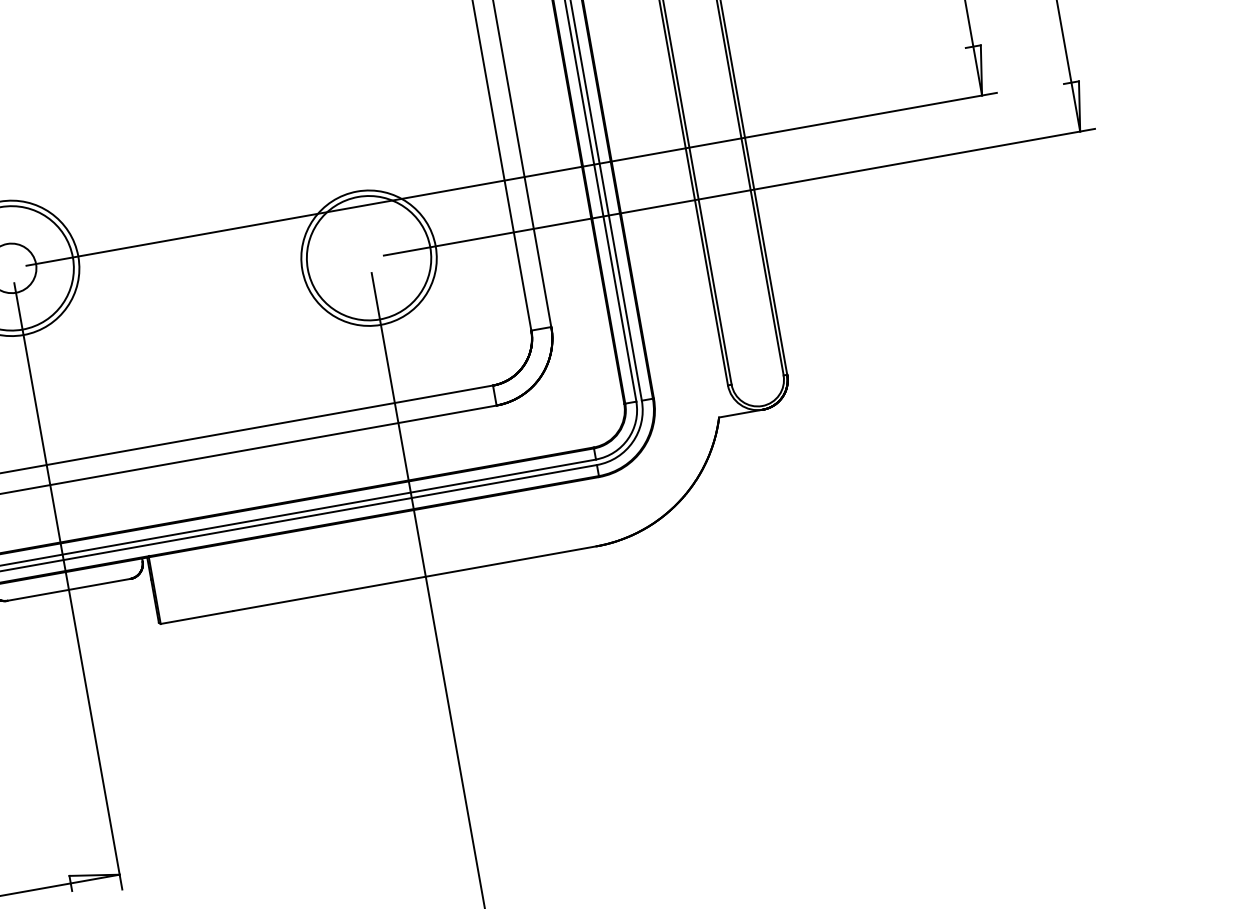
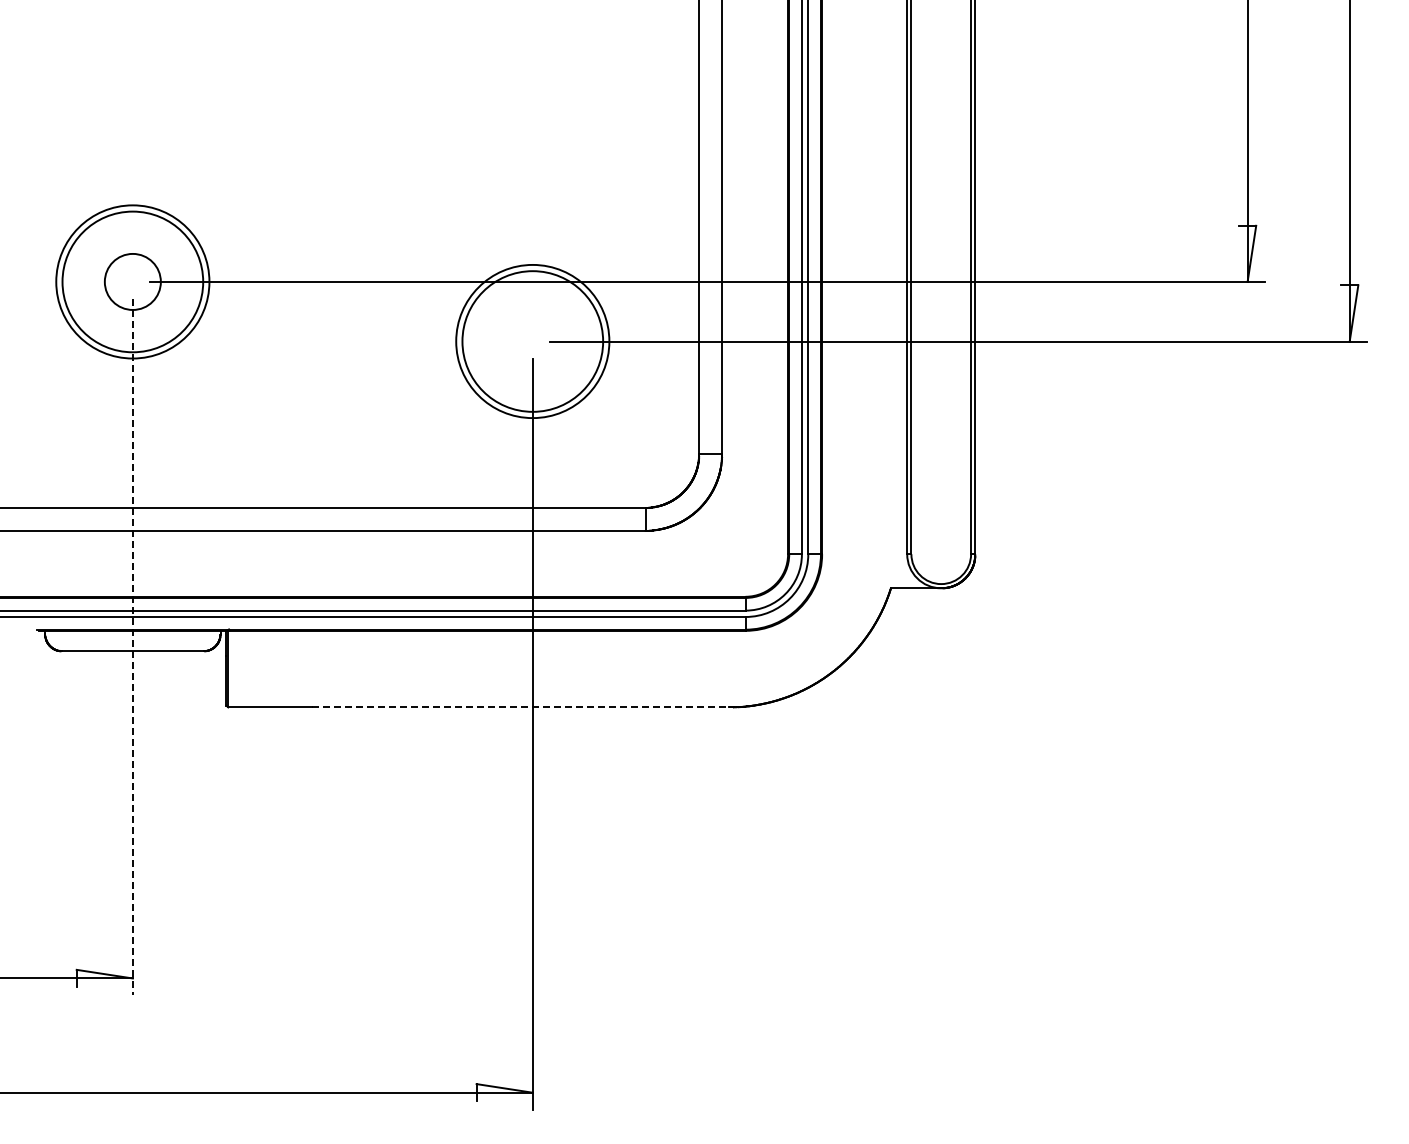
line: (415, 578) -> (520, 707), solid -> dashed
line: (68, 586) -> (132, 647), solid -> dashed

